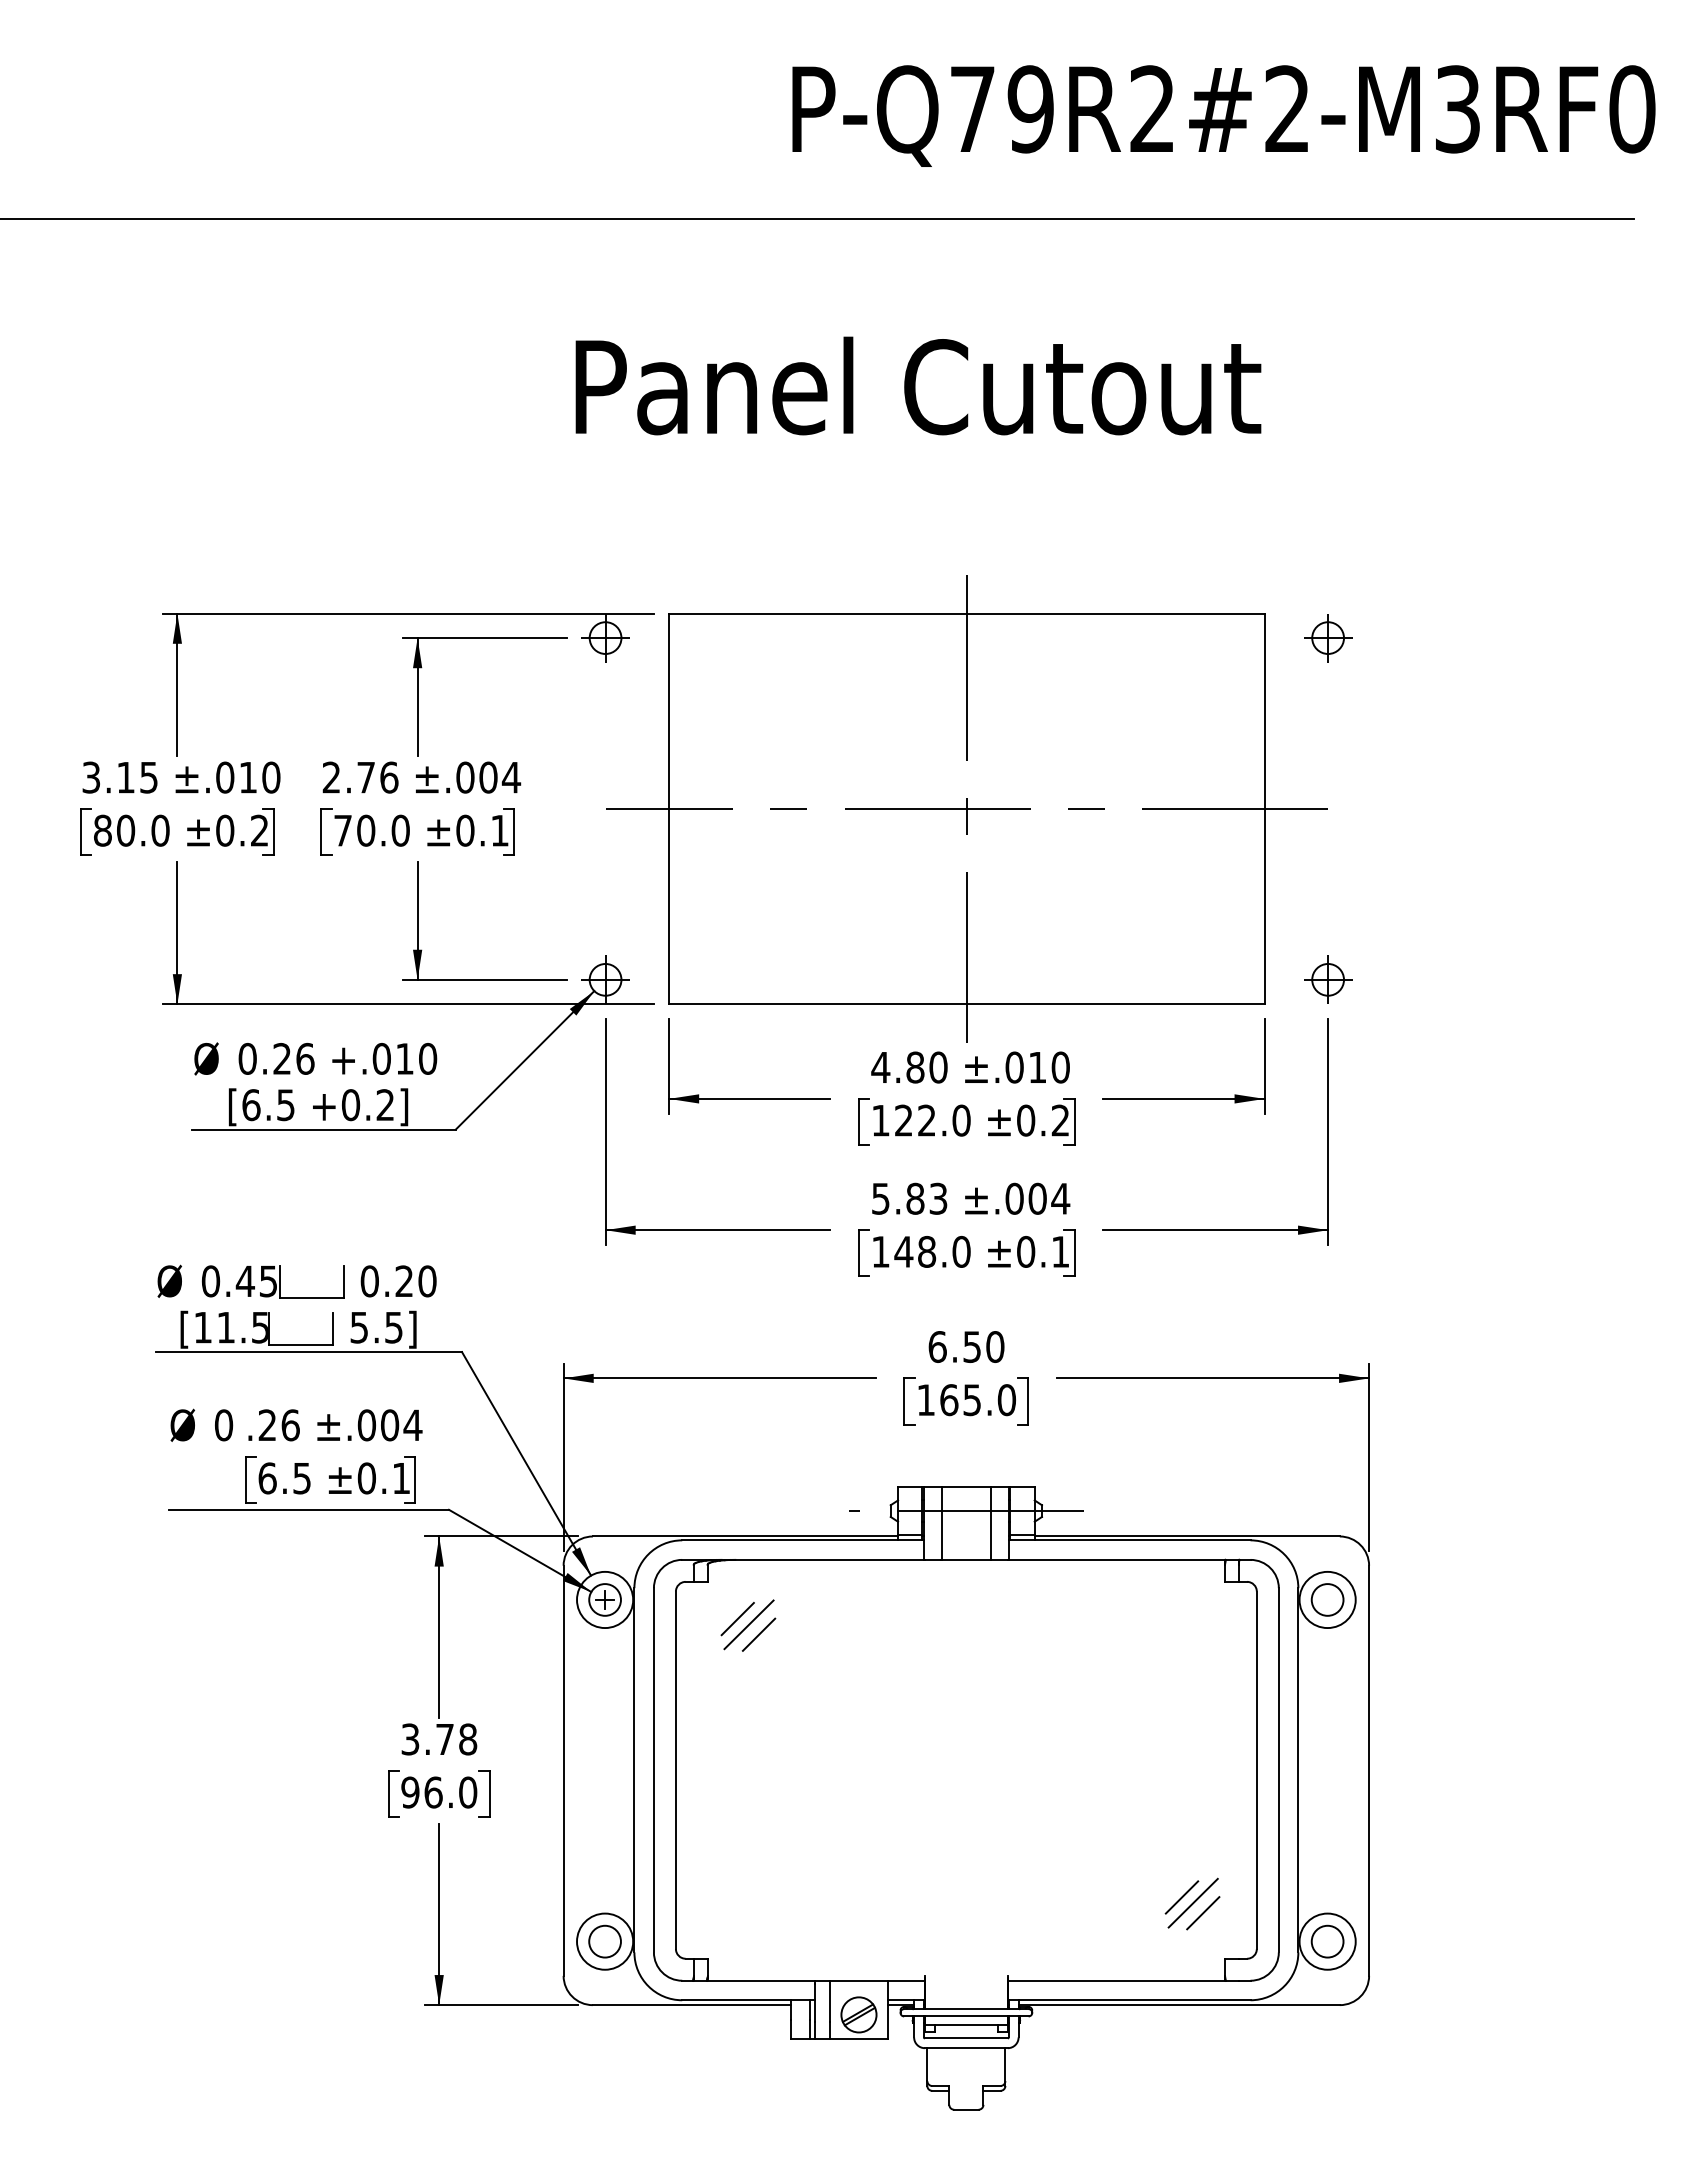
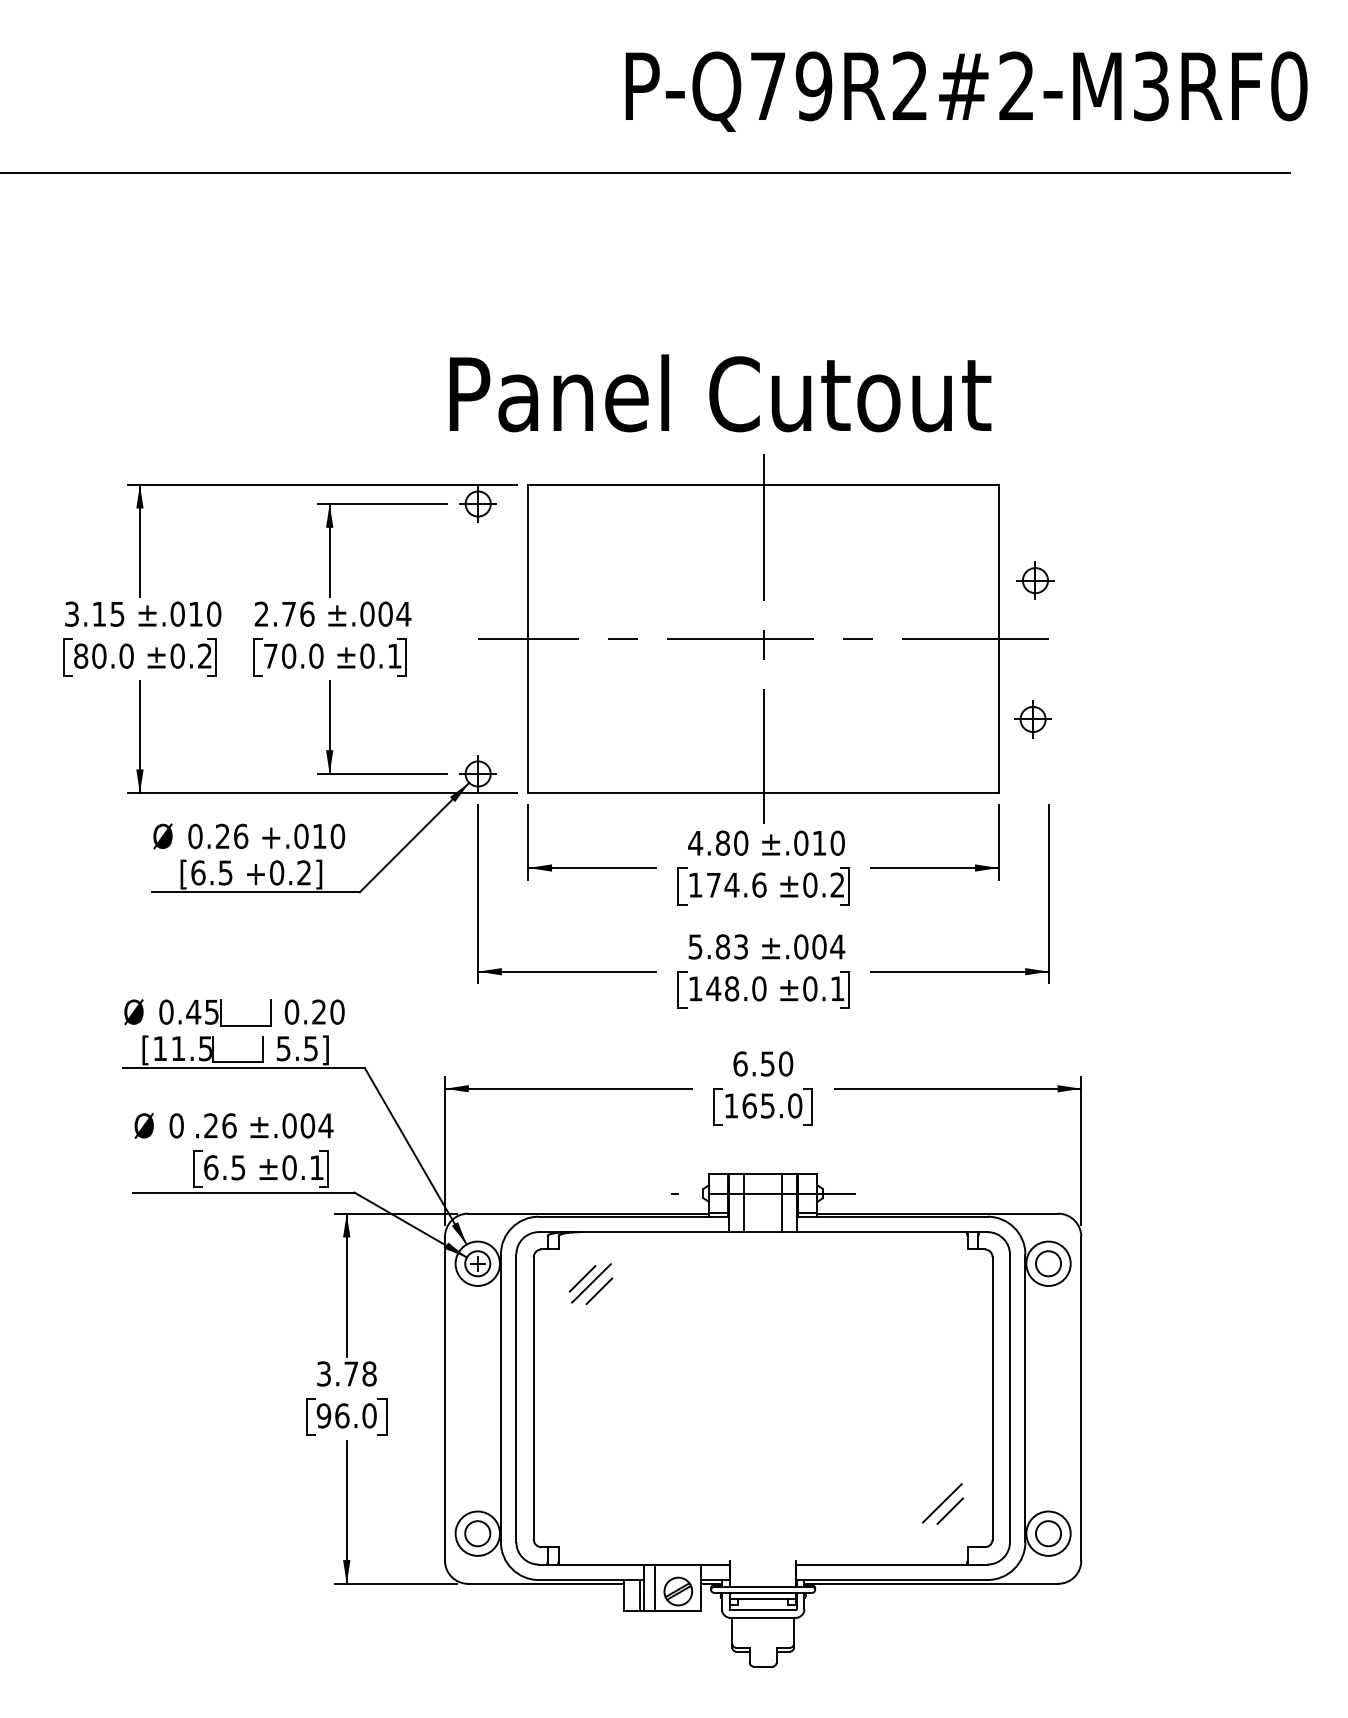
text: (918, 385) -> (720, 392), moved
part: (1328, 638) -> (1035, 580), moved
part: (1328, 979) -> (1033, 719), moved
text: (932, 1120) -> (736, 885), 122.0 -> 174.6
line: (1181, 1897) -> (933, 1498), removed

